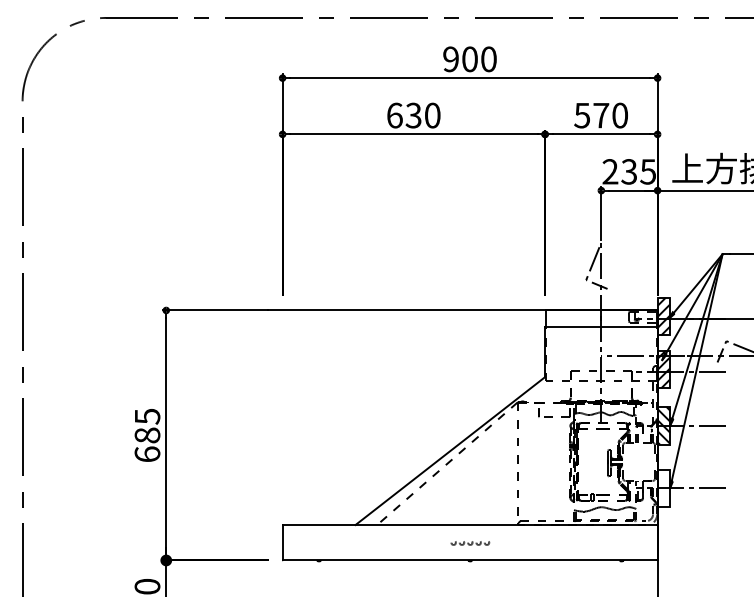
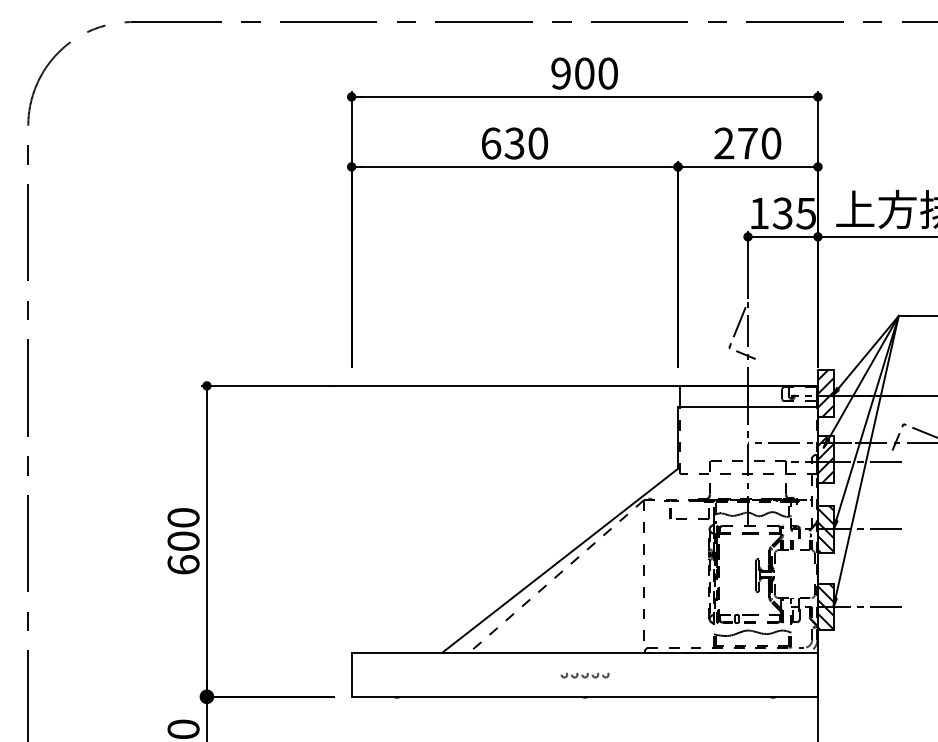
text: (582, 115) -> (724, 143), 570 -> 270
text: (610, 171) -> (759, 213), 235 -> 135
text: (147, 425) -> (183, 528), 685 -> 600
hatch: (663, 488) -> (825, 607), added

